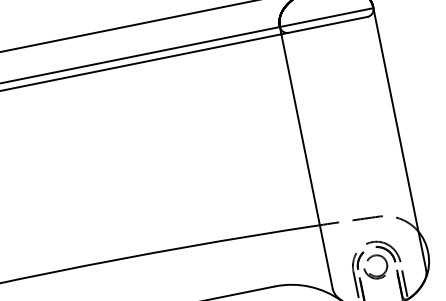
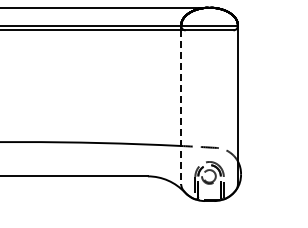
line: (307, 161) -> (181, 107), solid -> dashed

